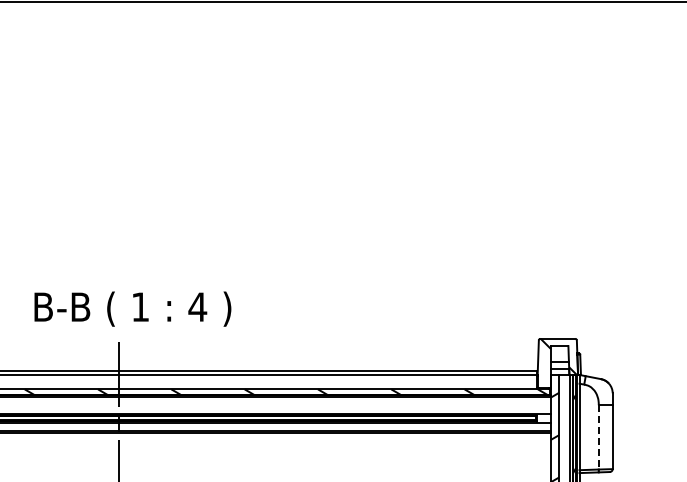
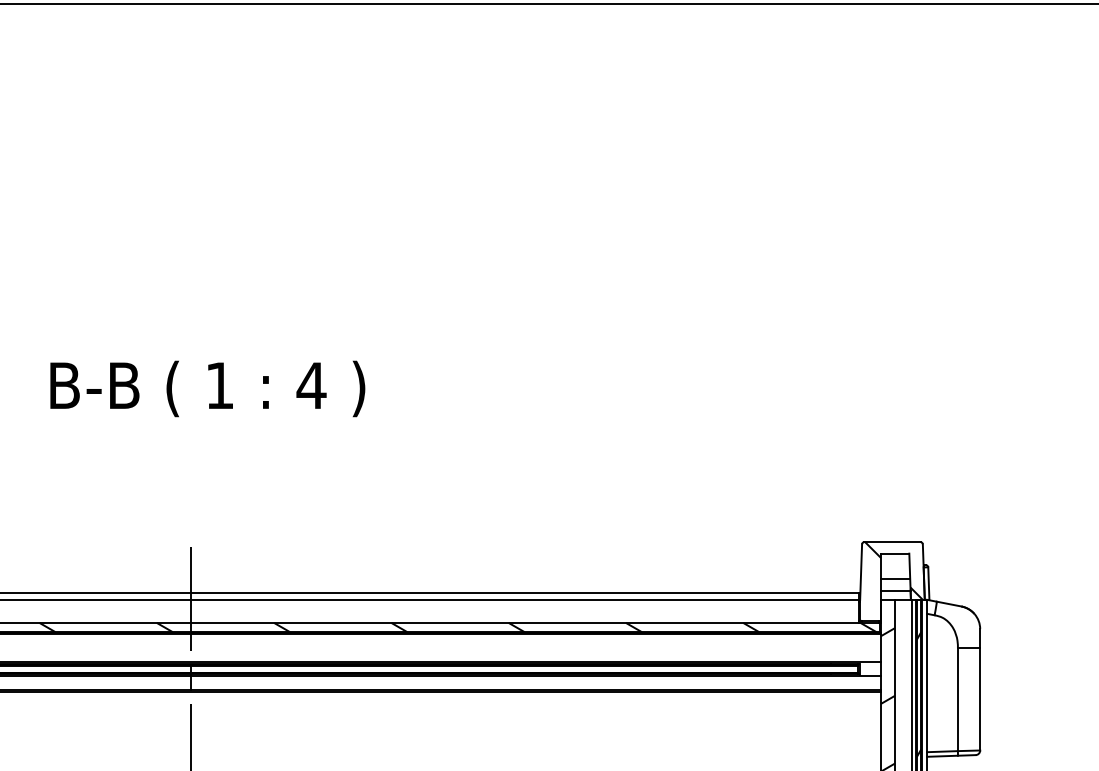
text: (132, 308) -> (207, 387), moved
line: (598, 437) -> (957, 699), dashed -> solid

